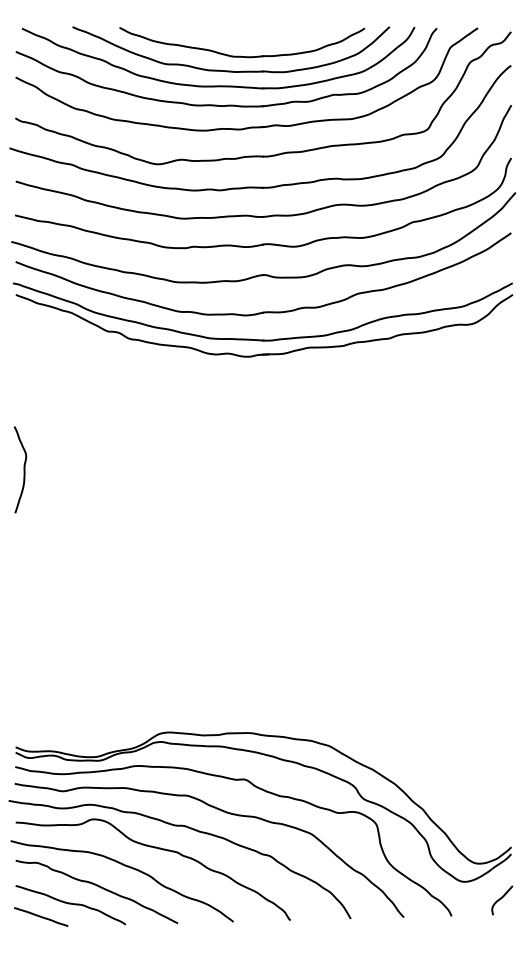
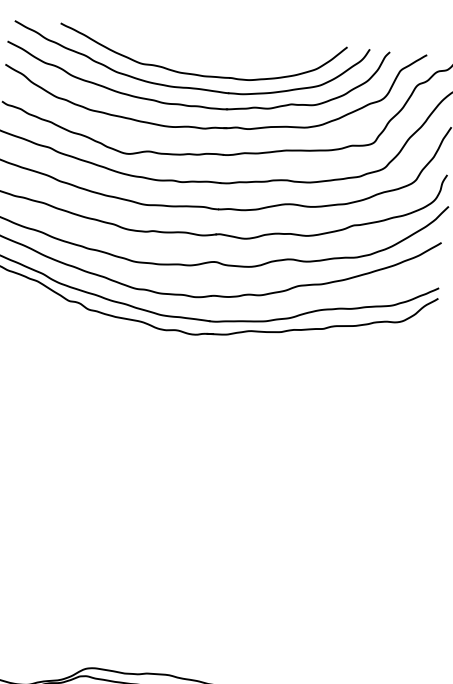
part: (241, 55) -> (211, 61), removed

